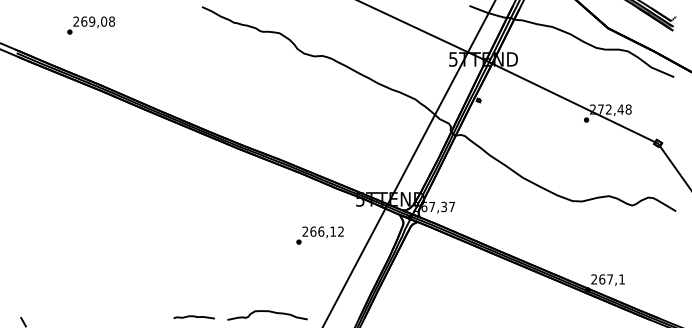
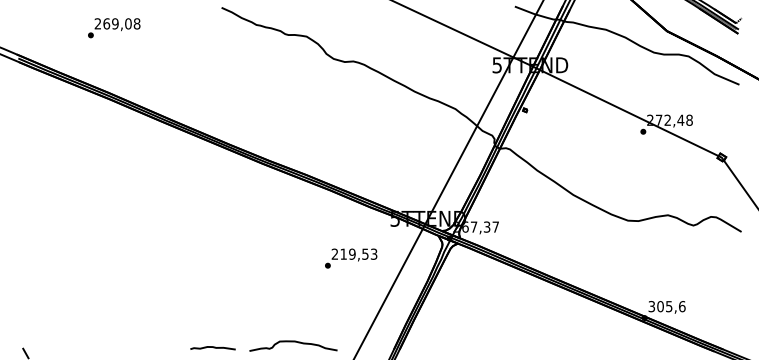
text: (90, 25) -> (113, 28), moved
text: (326, 231) -> (358, 254), 266,12 -> 219,53
text: (608, 279) -> (667, 306), 267,1 -> 305,6

